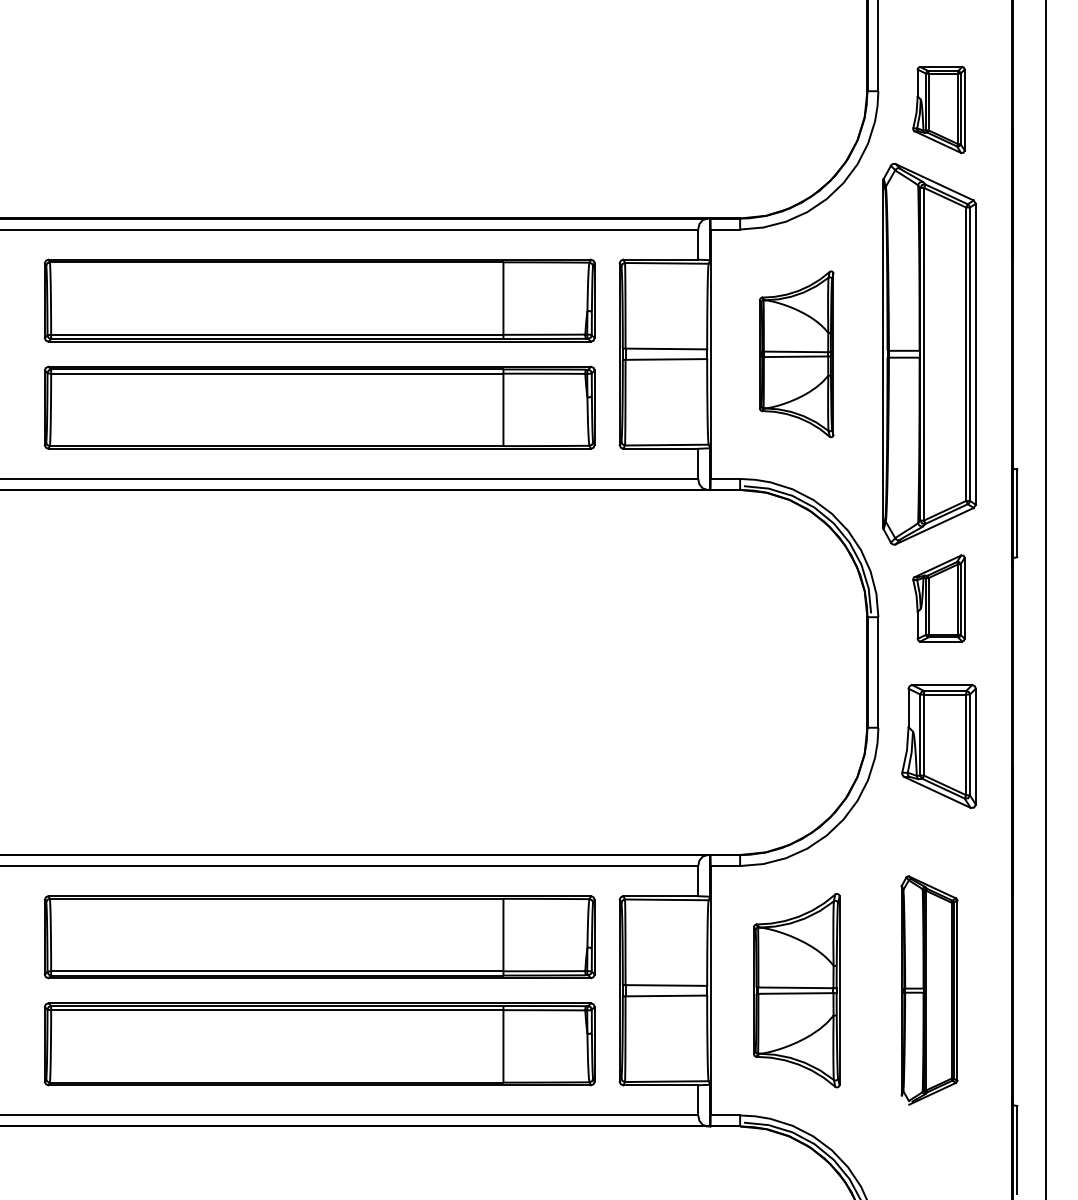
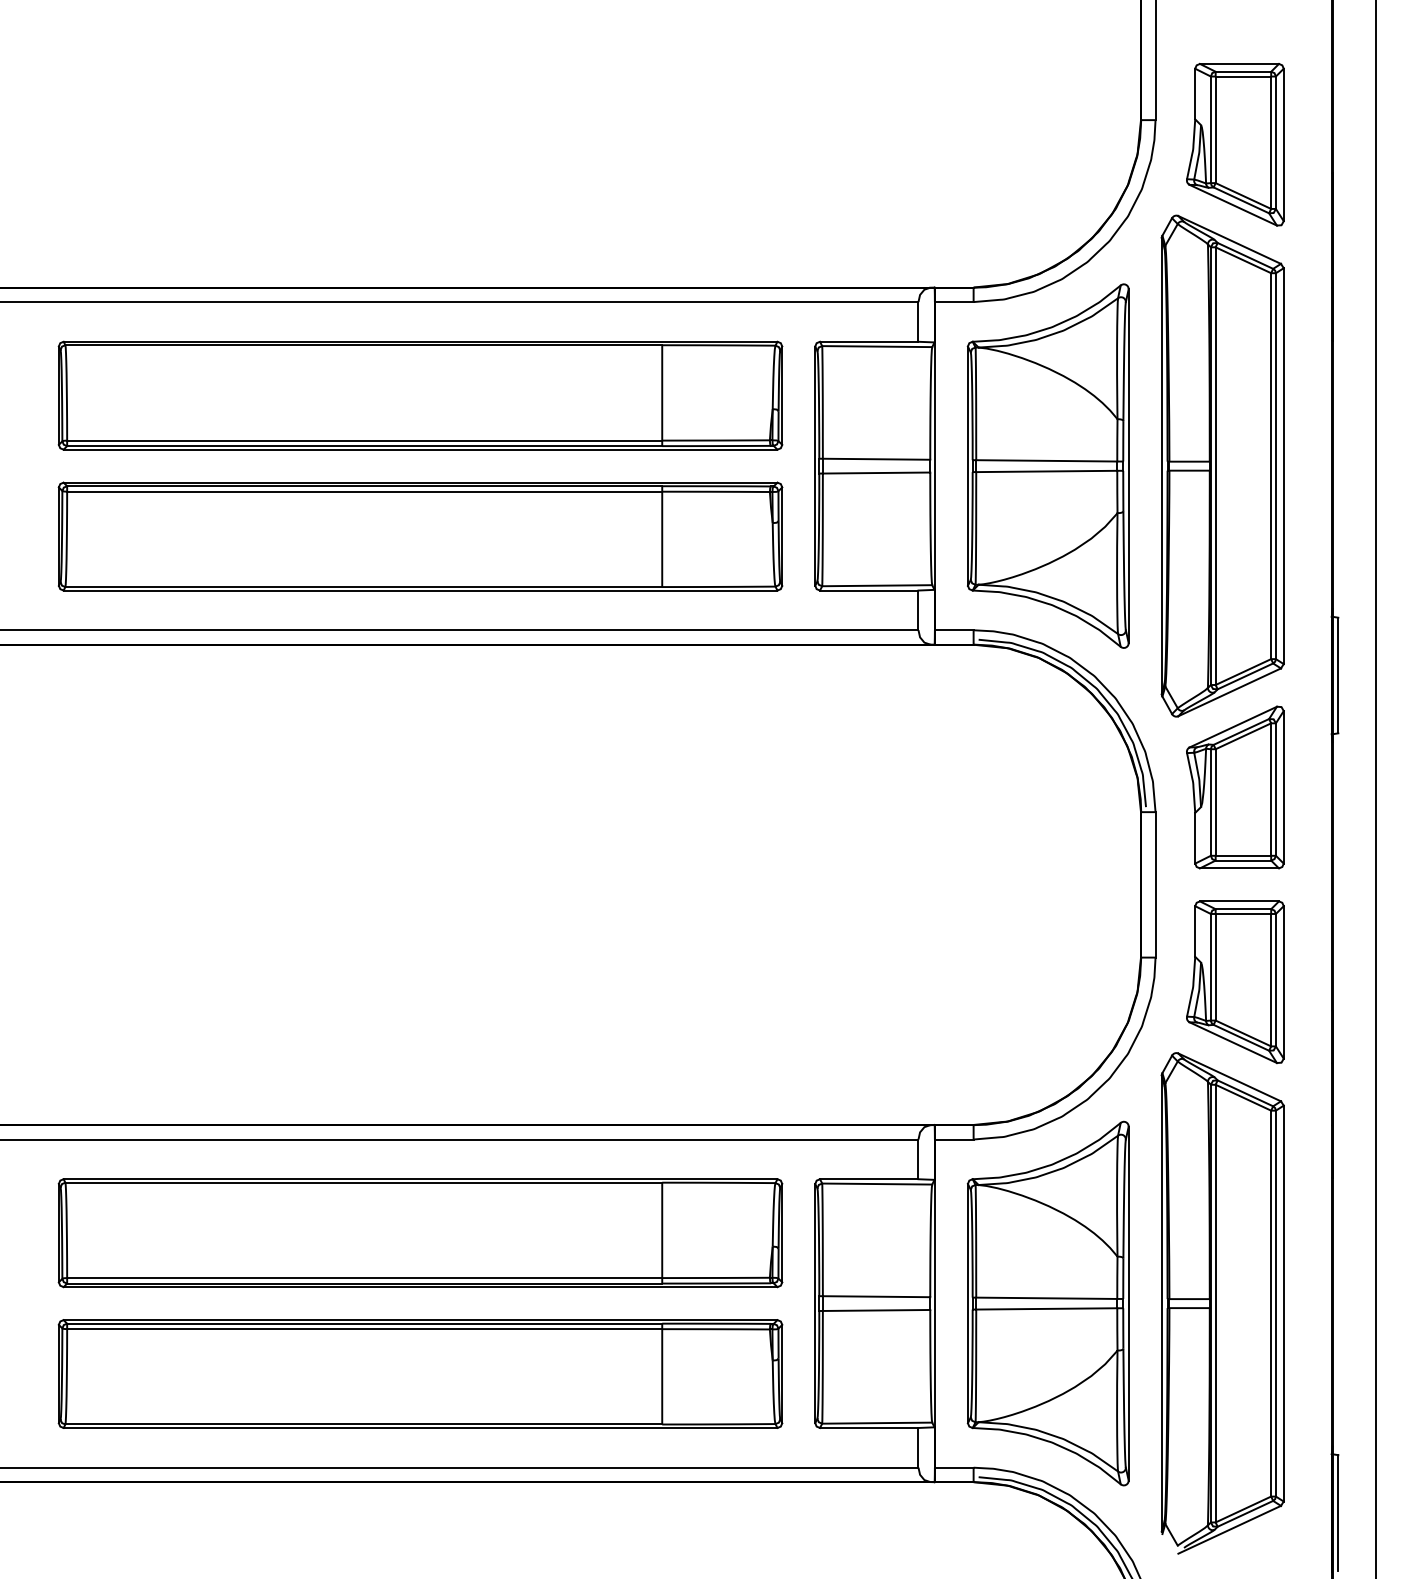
part: (938, 109) -> (1234, 144), size x1.43
part: (796, 354) -> (1047, 466), size x1.67
part: (938, 598) -> (1234, 787), size x1.43
part: (796, 990) -> (1047, 1303), size x1.43
part: (929, 990) -> (1222, 1303), size x1.67

